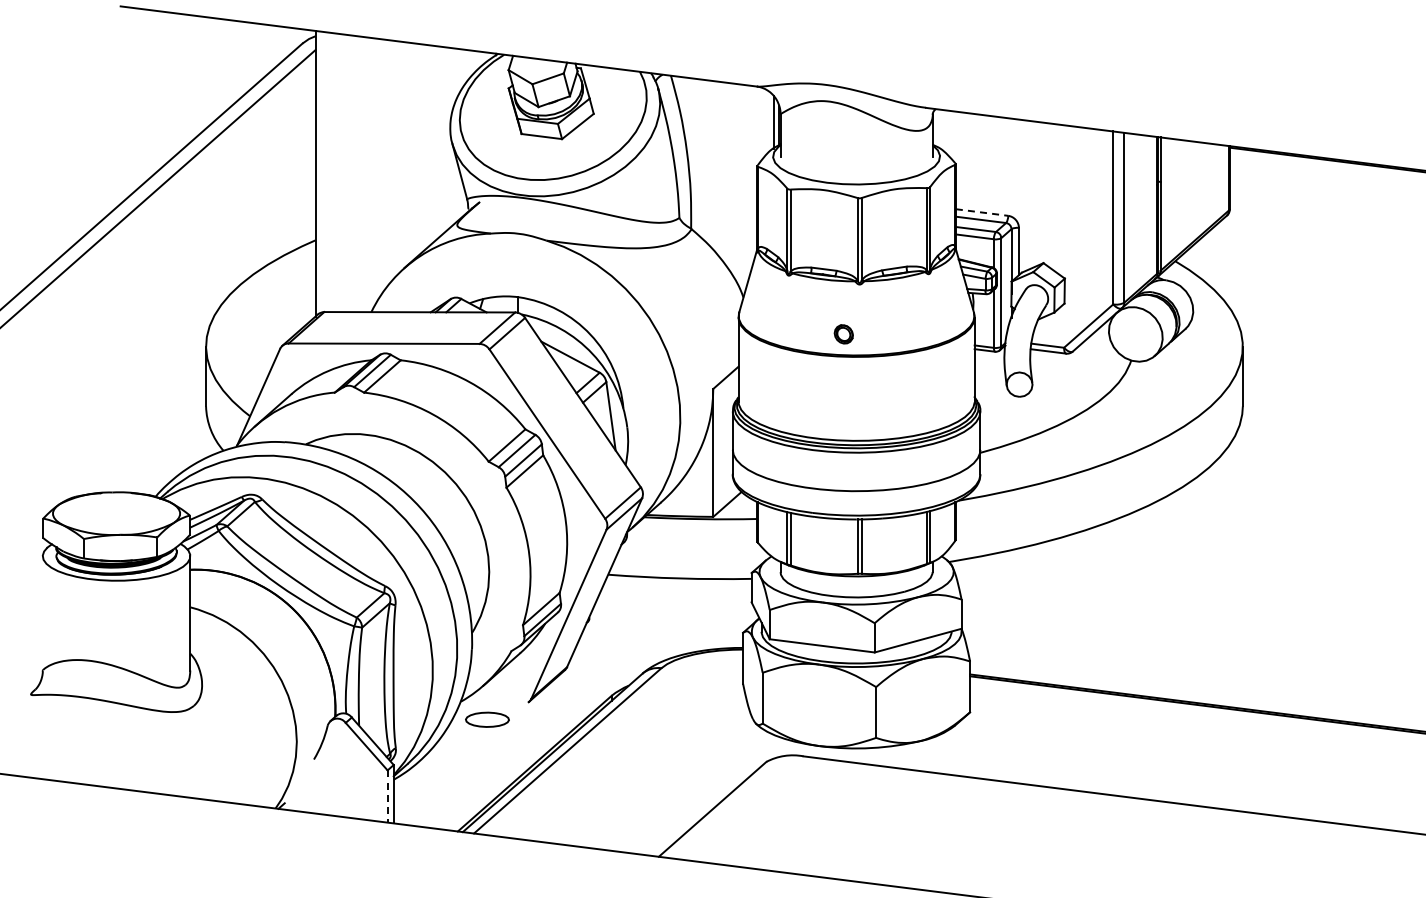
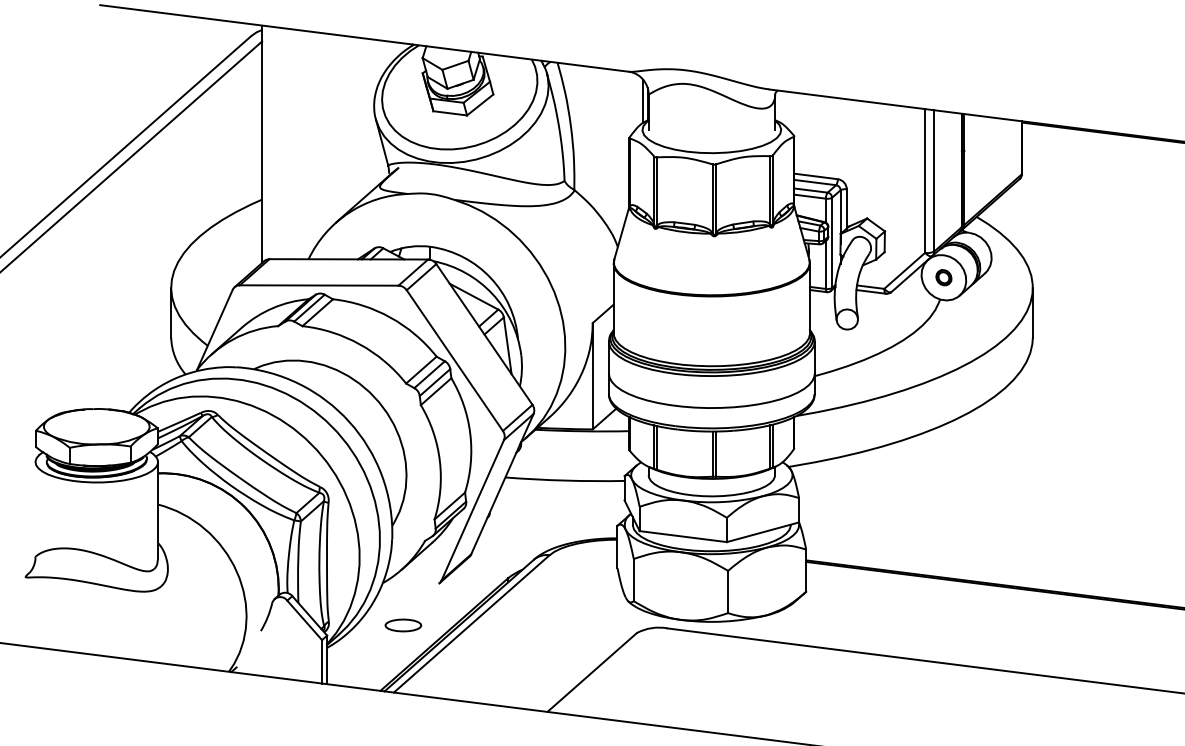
line: (982, 212) -> (816, 176), dashed -> solid
part: (843, 334) -> (943, 277), moved
part: (487, 719) -> (403, 625), moved
line: (387, 797) -> (321, 662), dashed -> solid

